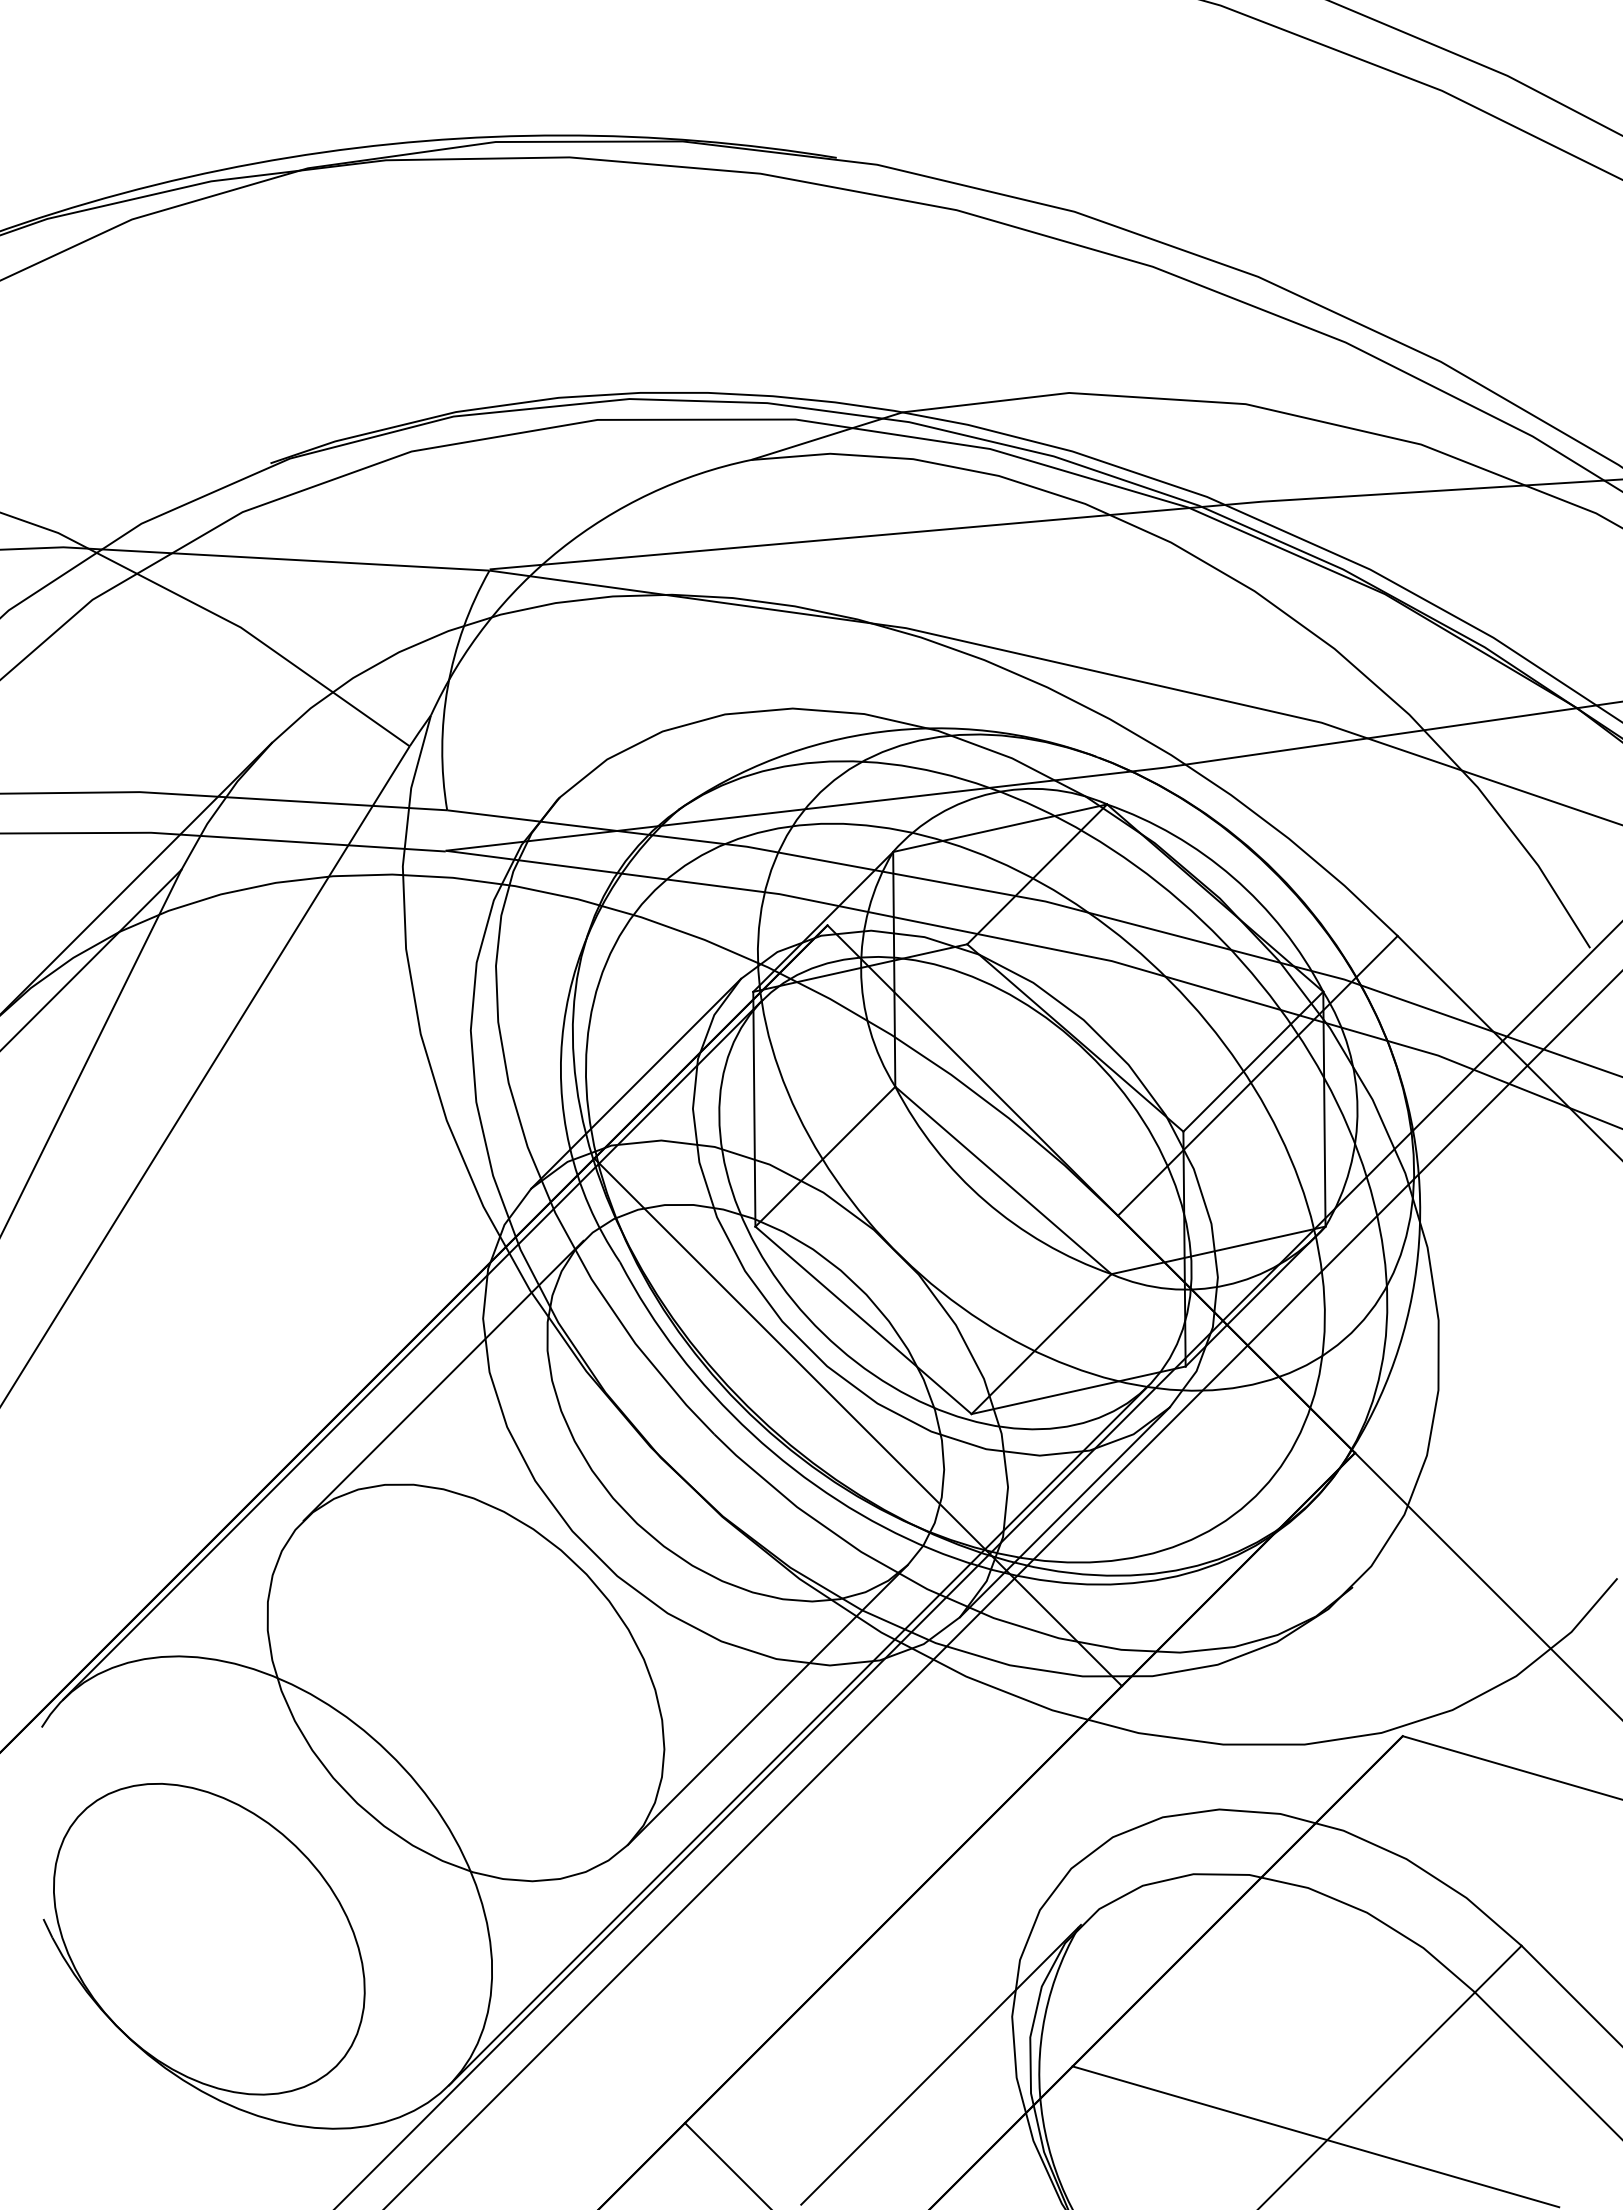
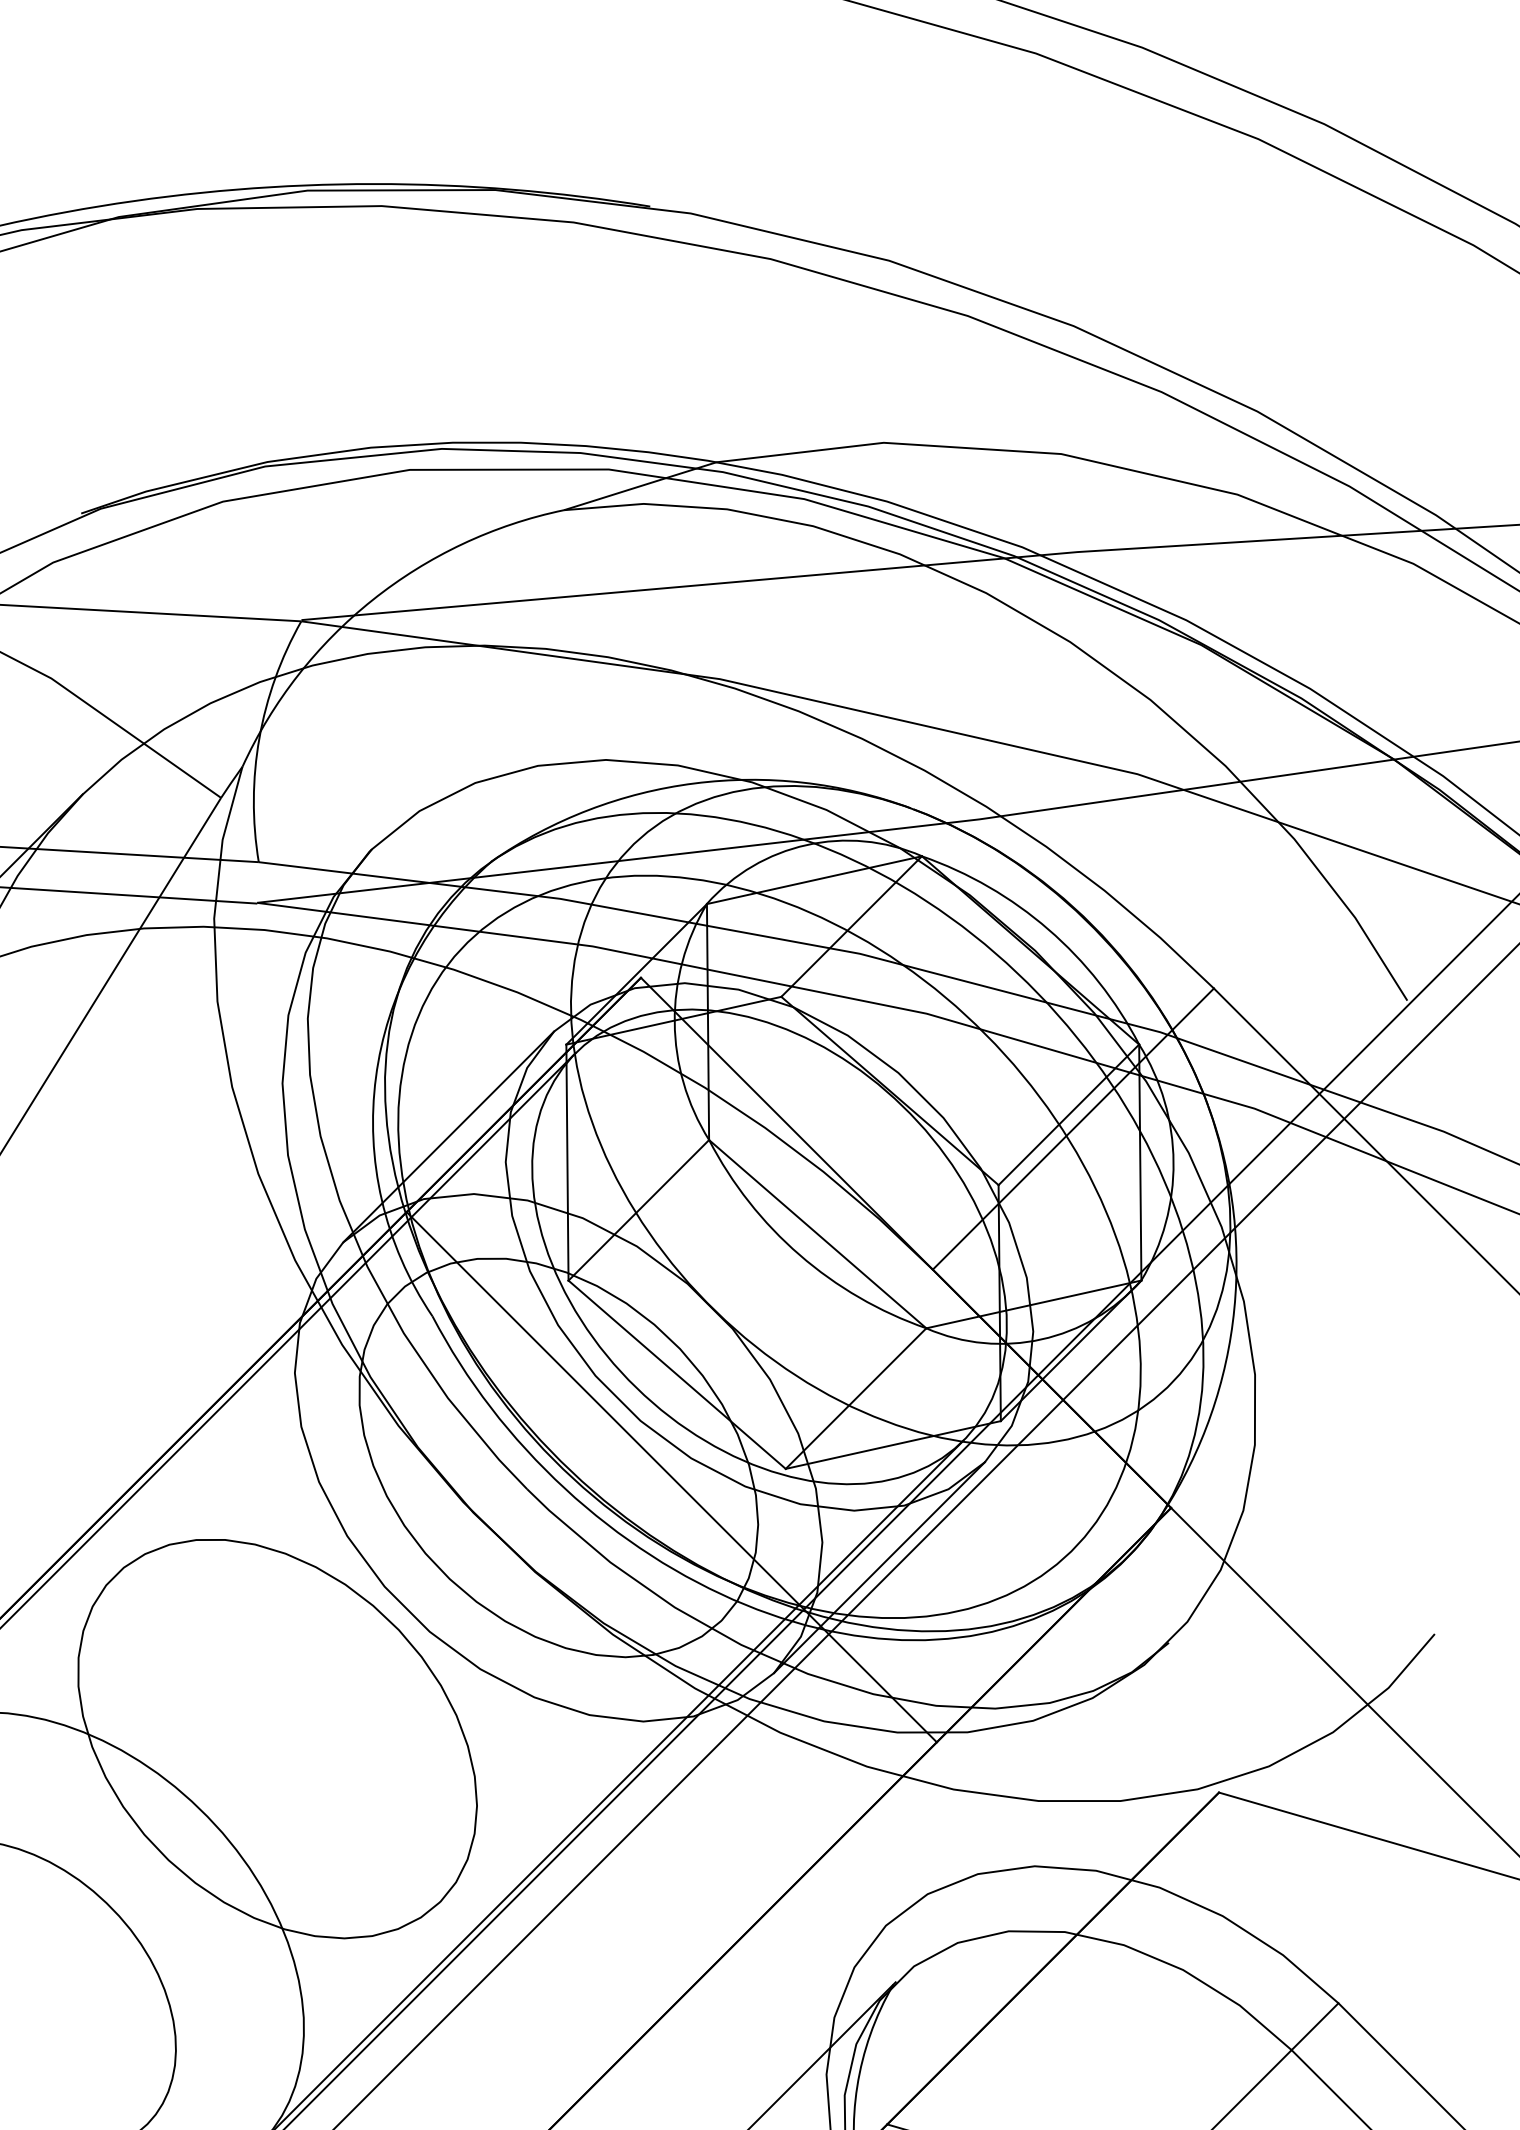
line: (443, 1380) -> (255, 1435), removed
line: (767, 1704) -> (580, 1760), removed

